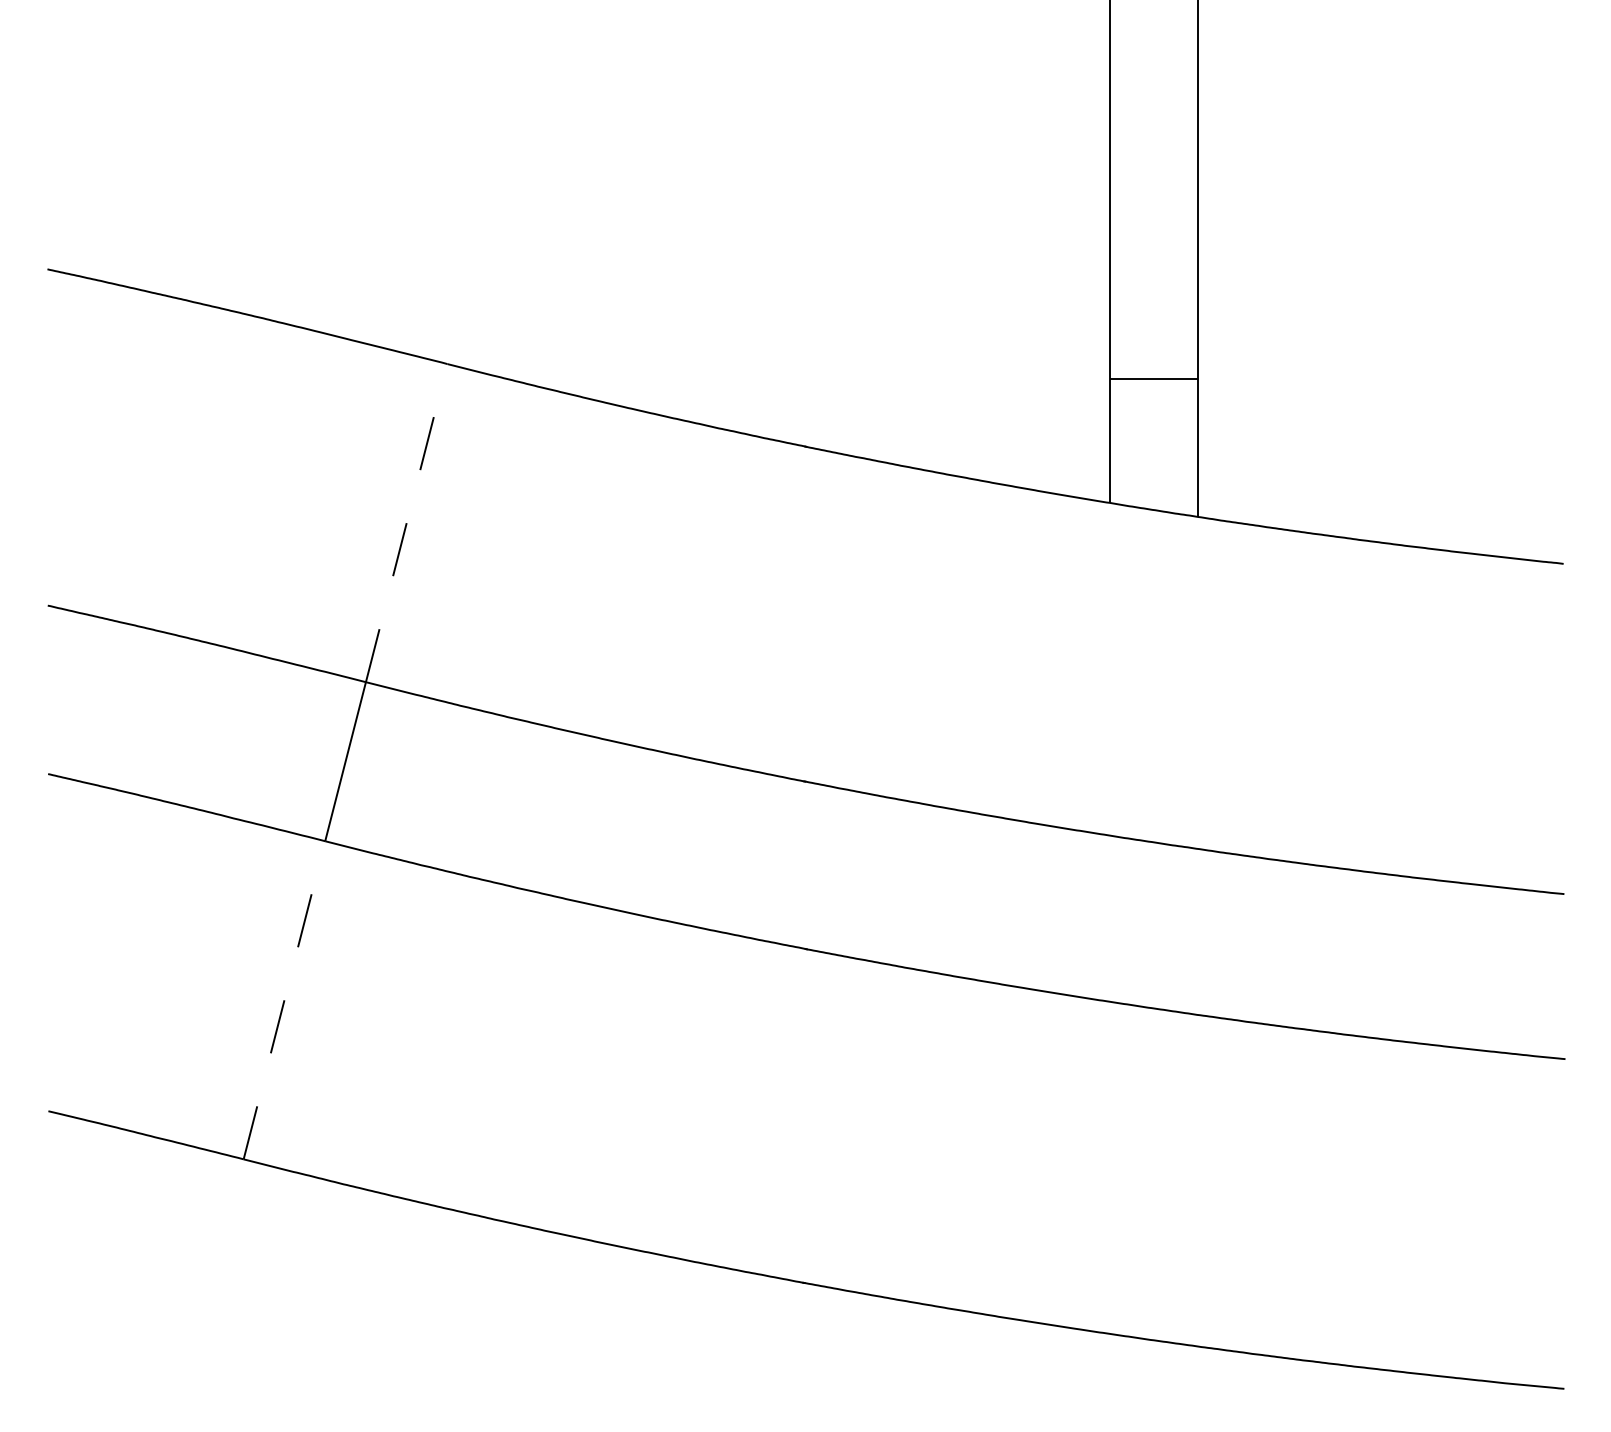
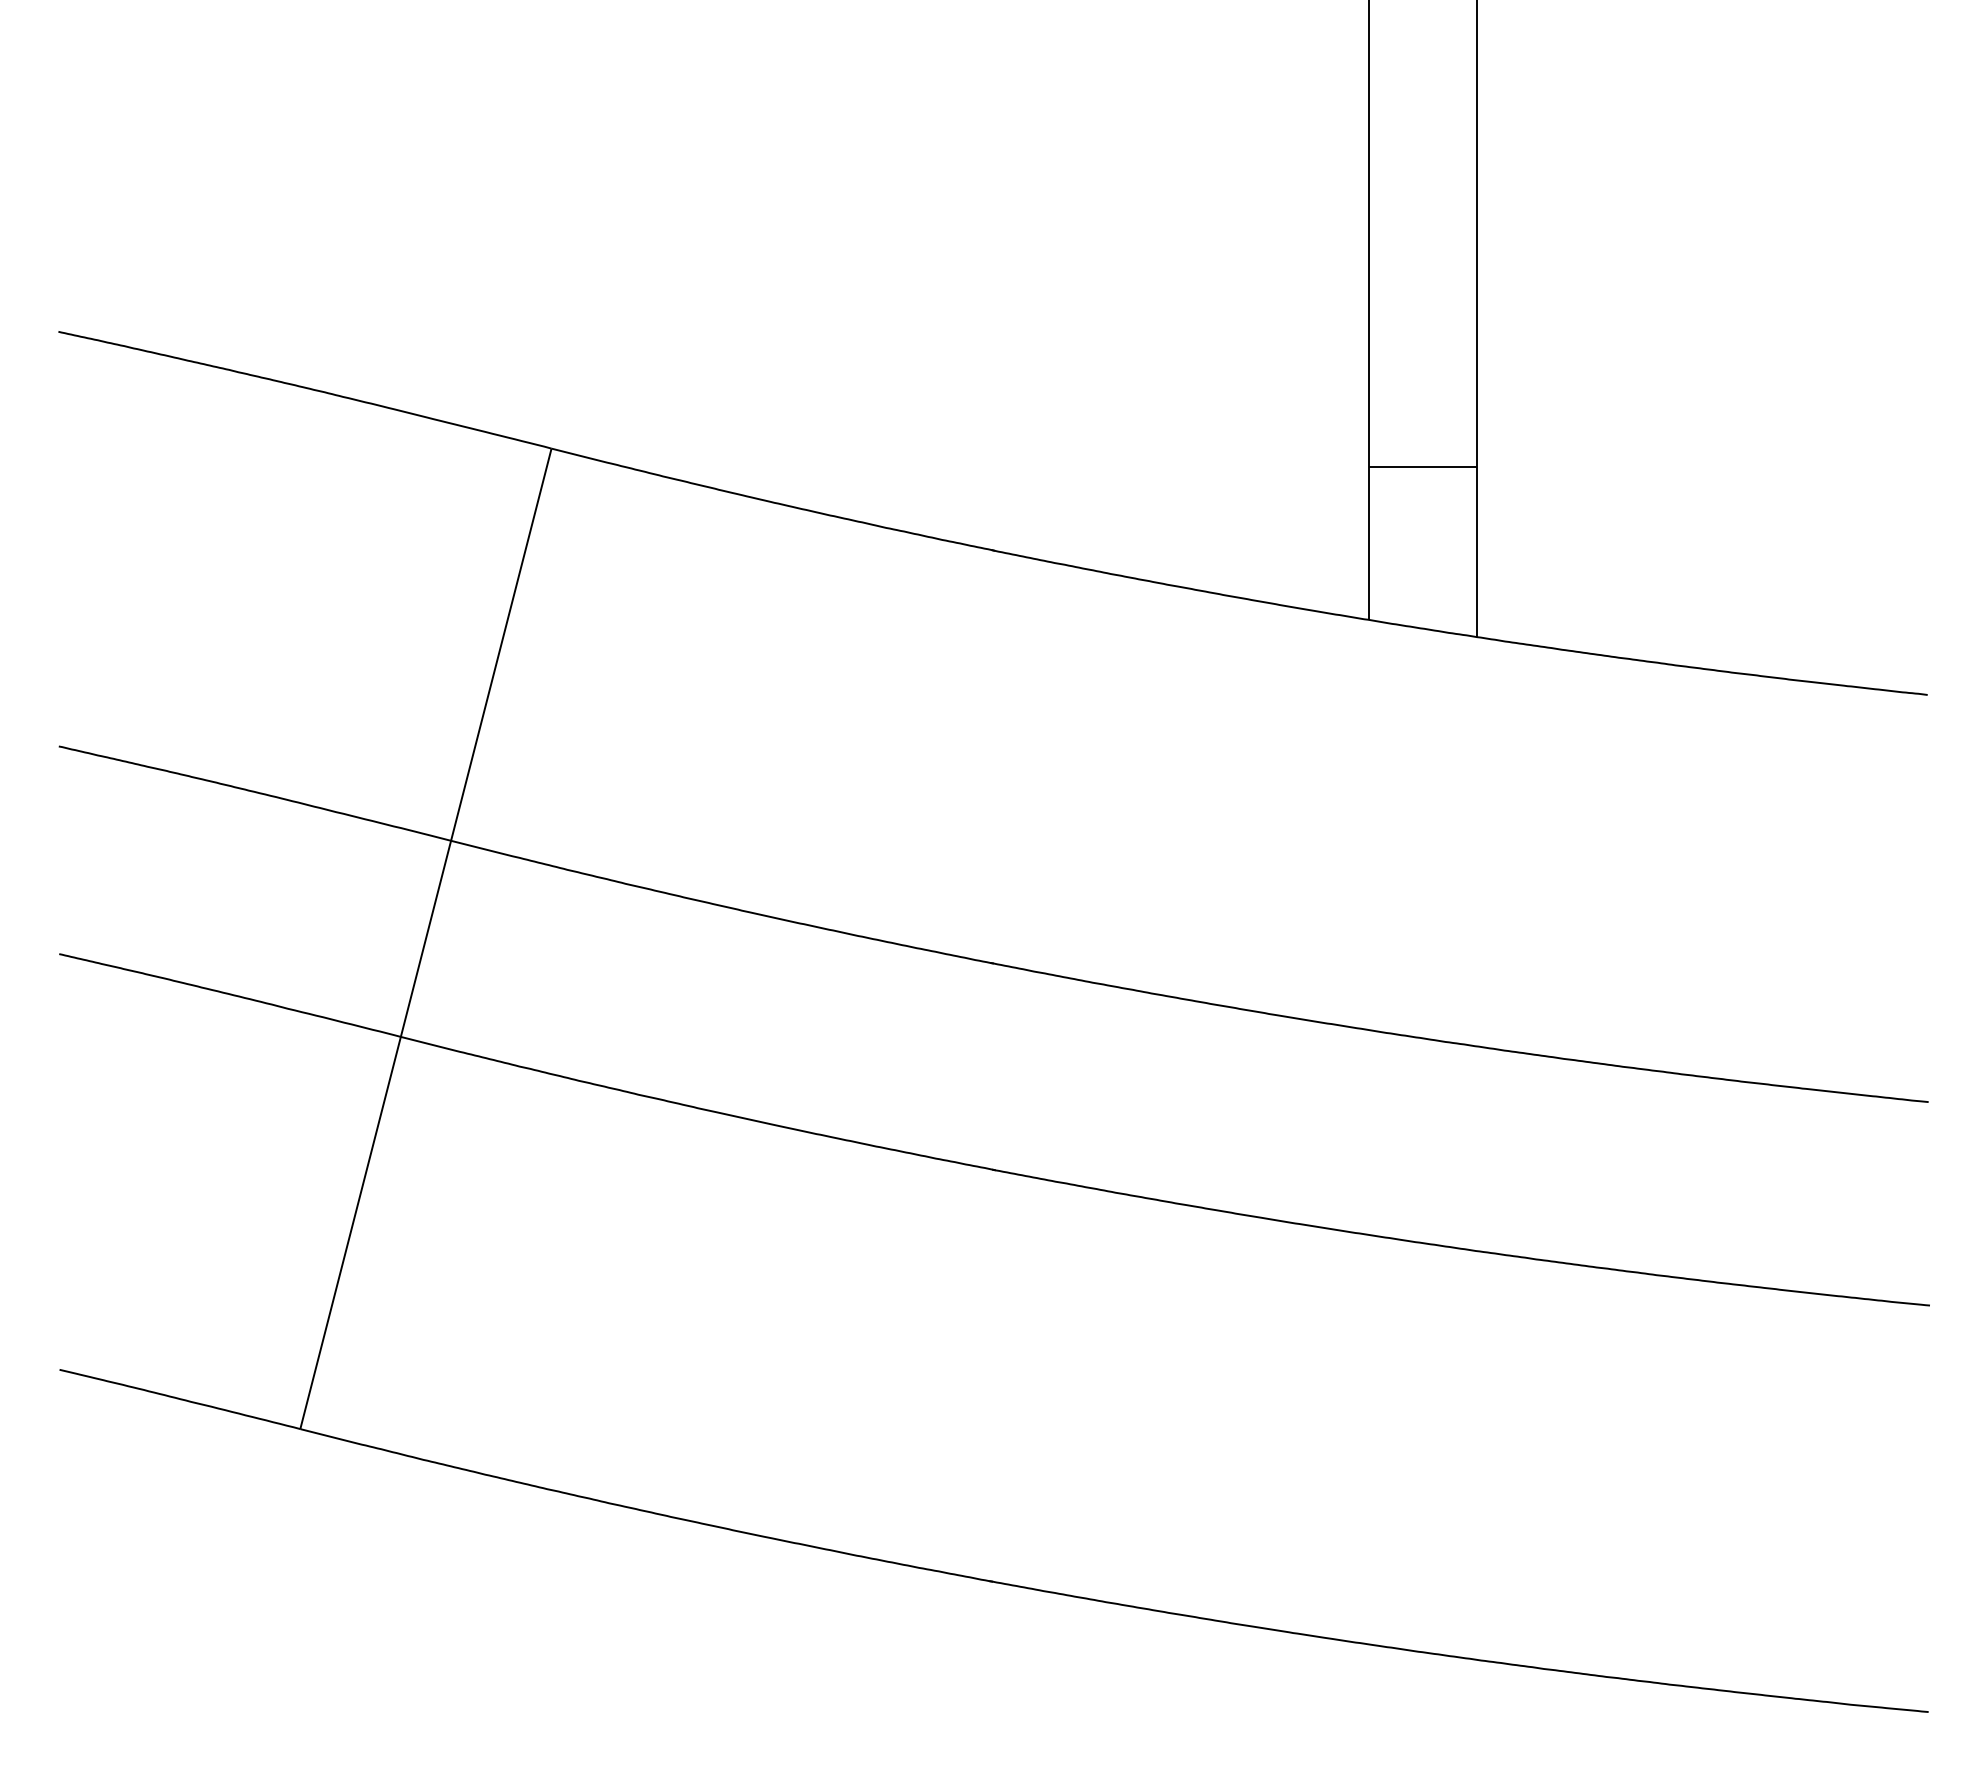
line: (406, 522) -> (501, 644), dashed -> solid
line: (284, 999) -> (350, 1232), dashed -> solid

